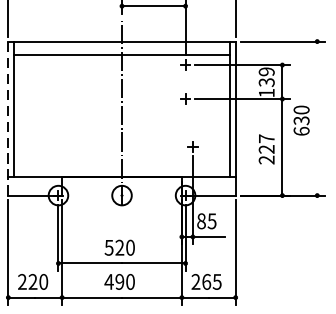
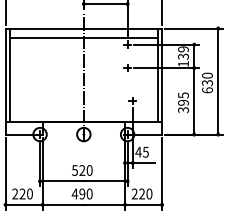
line: (8, 118) -> (5, 81), dashed -> solid
line: (317, 118) -> (218, 81), added
text: (266, 149) -> (183, 102), 227 -> 395
text: (201, 220) -> (138, 151), 85 -> 45
text: (211, 281) -> (145, 193), 265 -> 220

